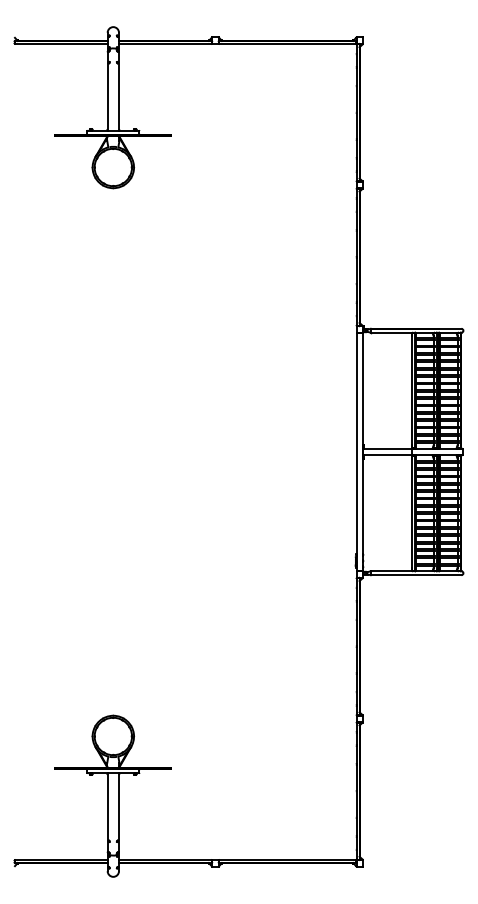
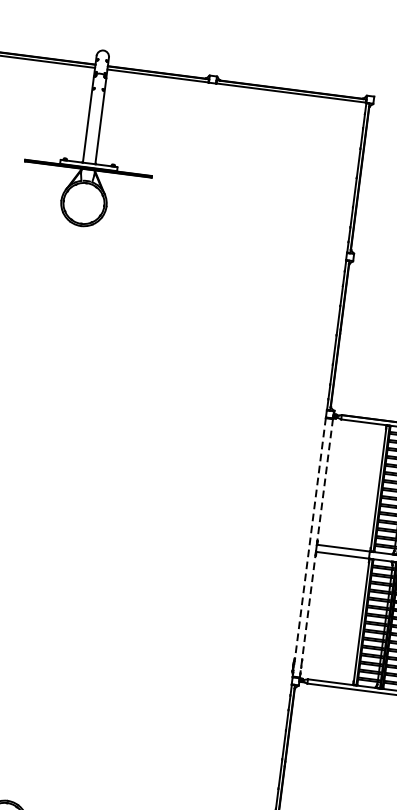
line: (356, 452) -> (309, 547), solid -> dashed
line: (363, 452) -> (316, 548), solid -> dashed

